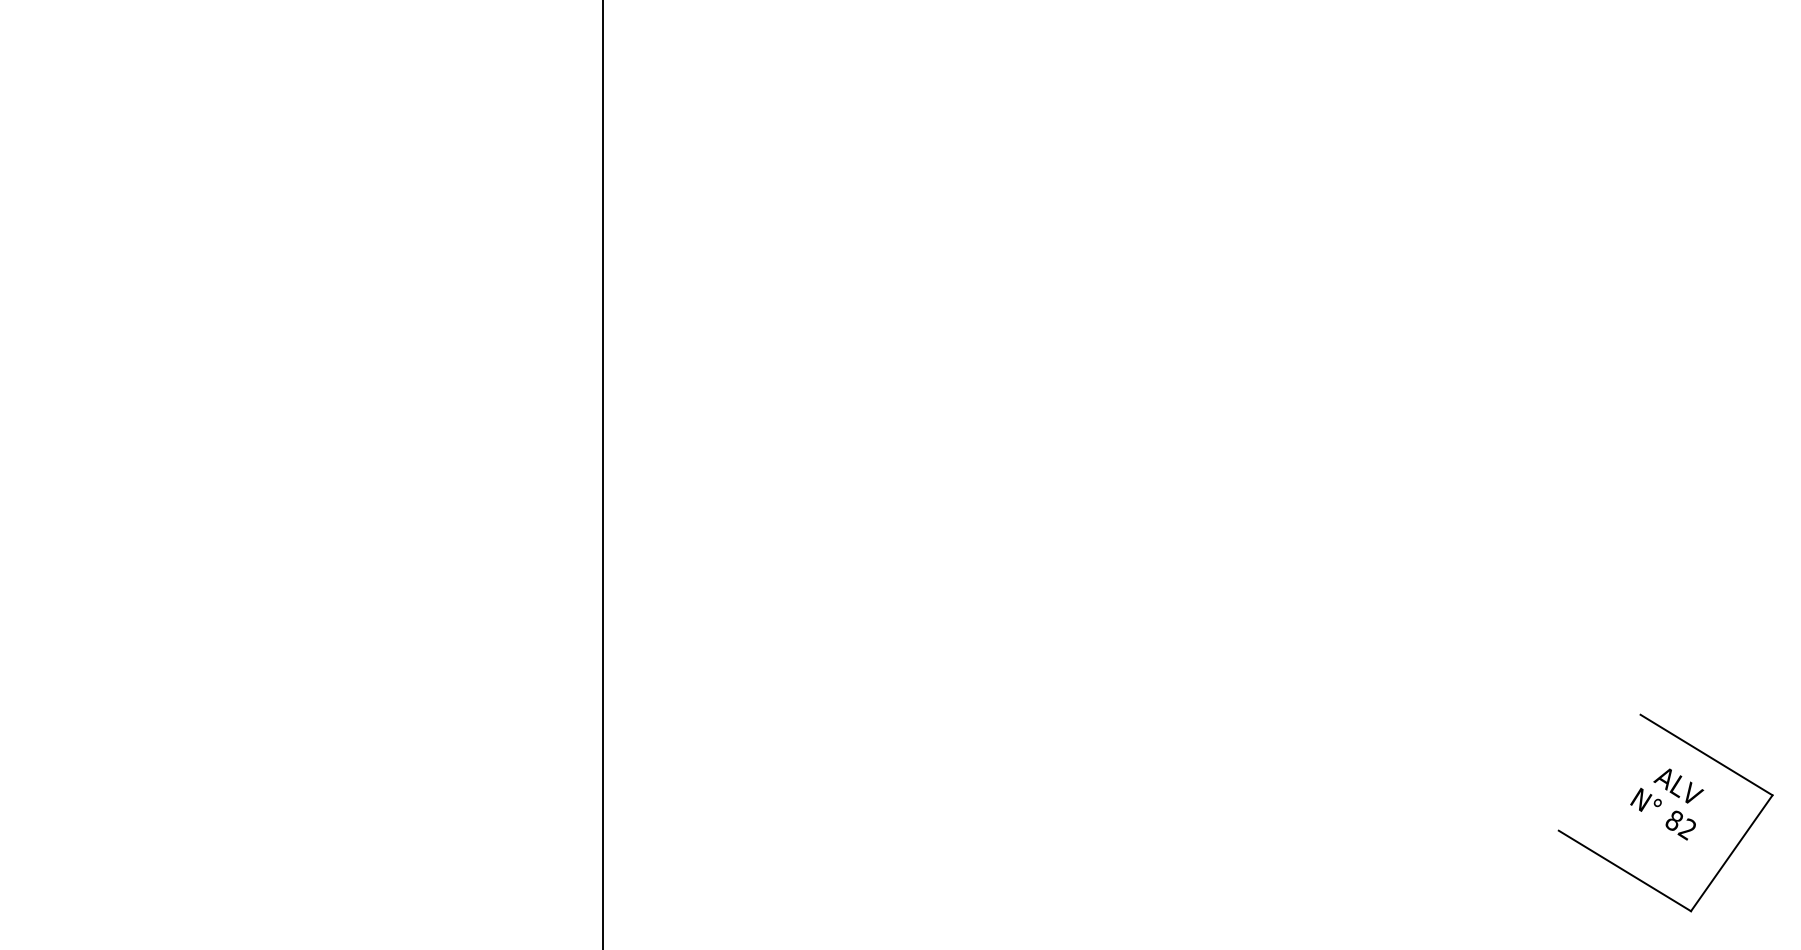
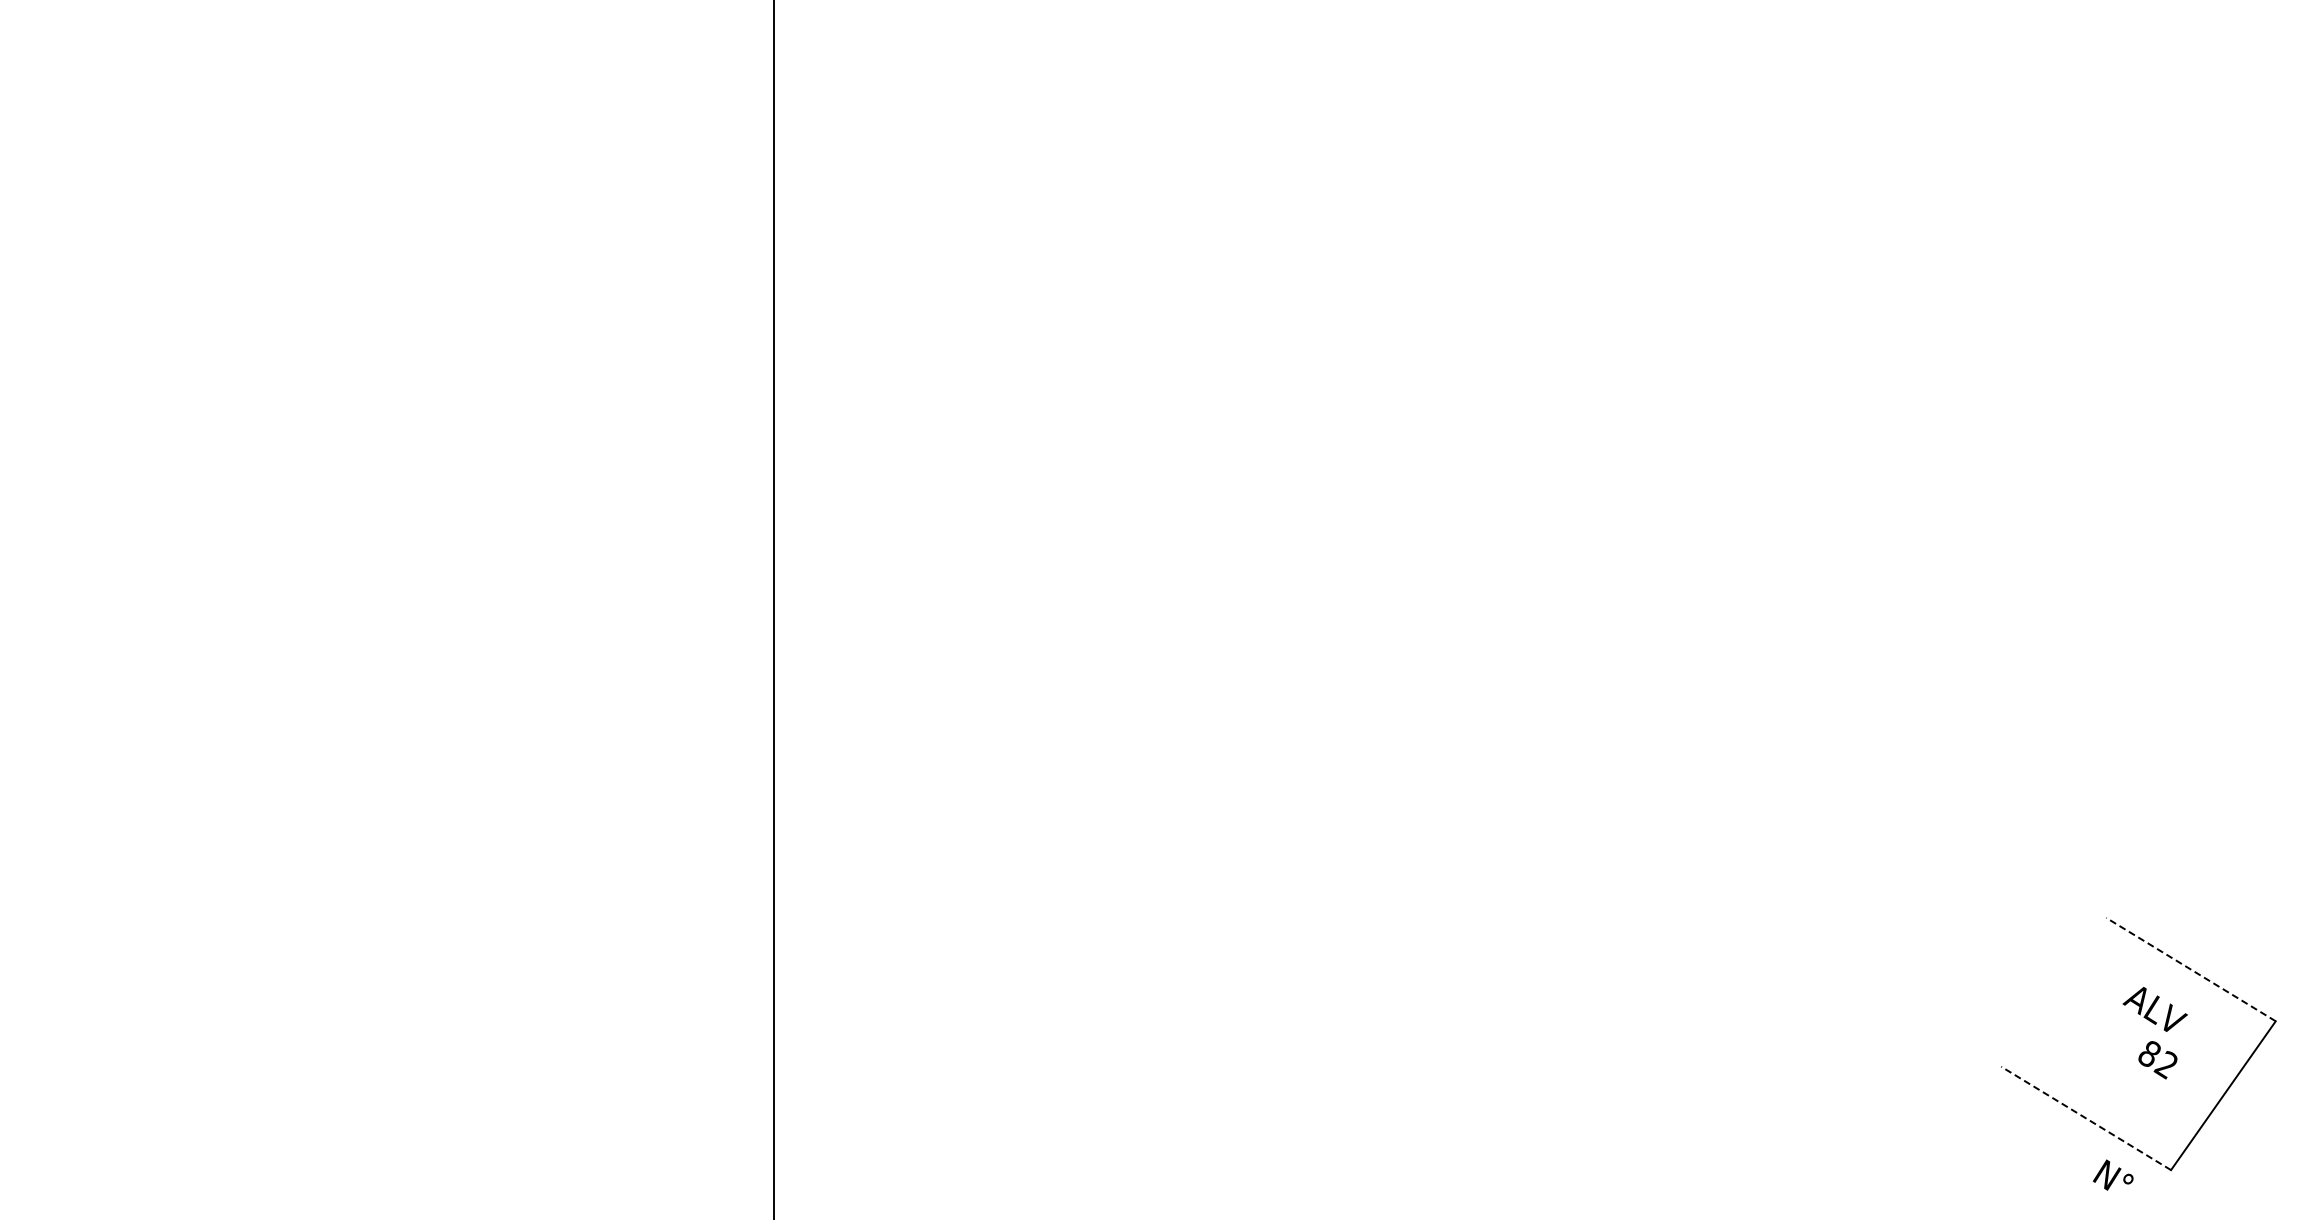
line: (1706, 754) -> (2190, 969), solid -> dashed
text: (1645, 799) -> (2112, 1174), moved
line: (1624, 871) -> (2085, 1118), solid -> dashed

